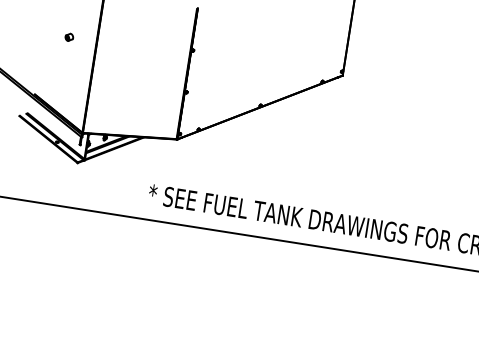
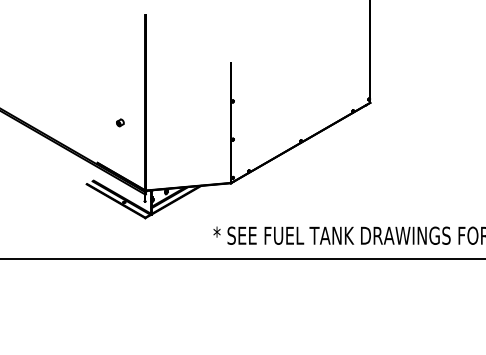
part: (69, 36) -> (120, 122), moved

